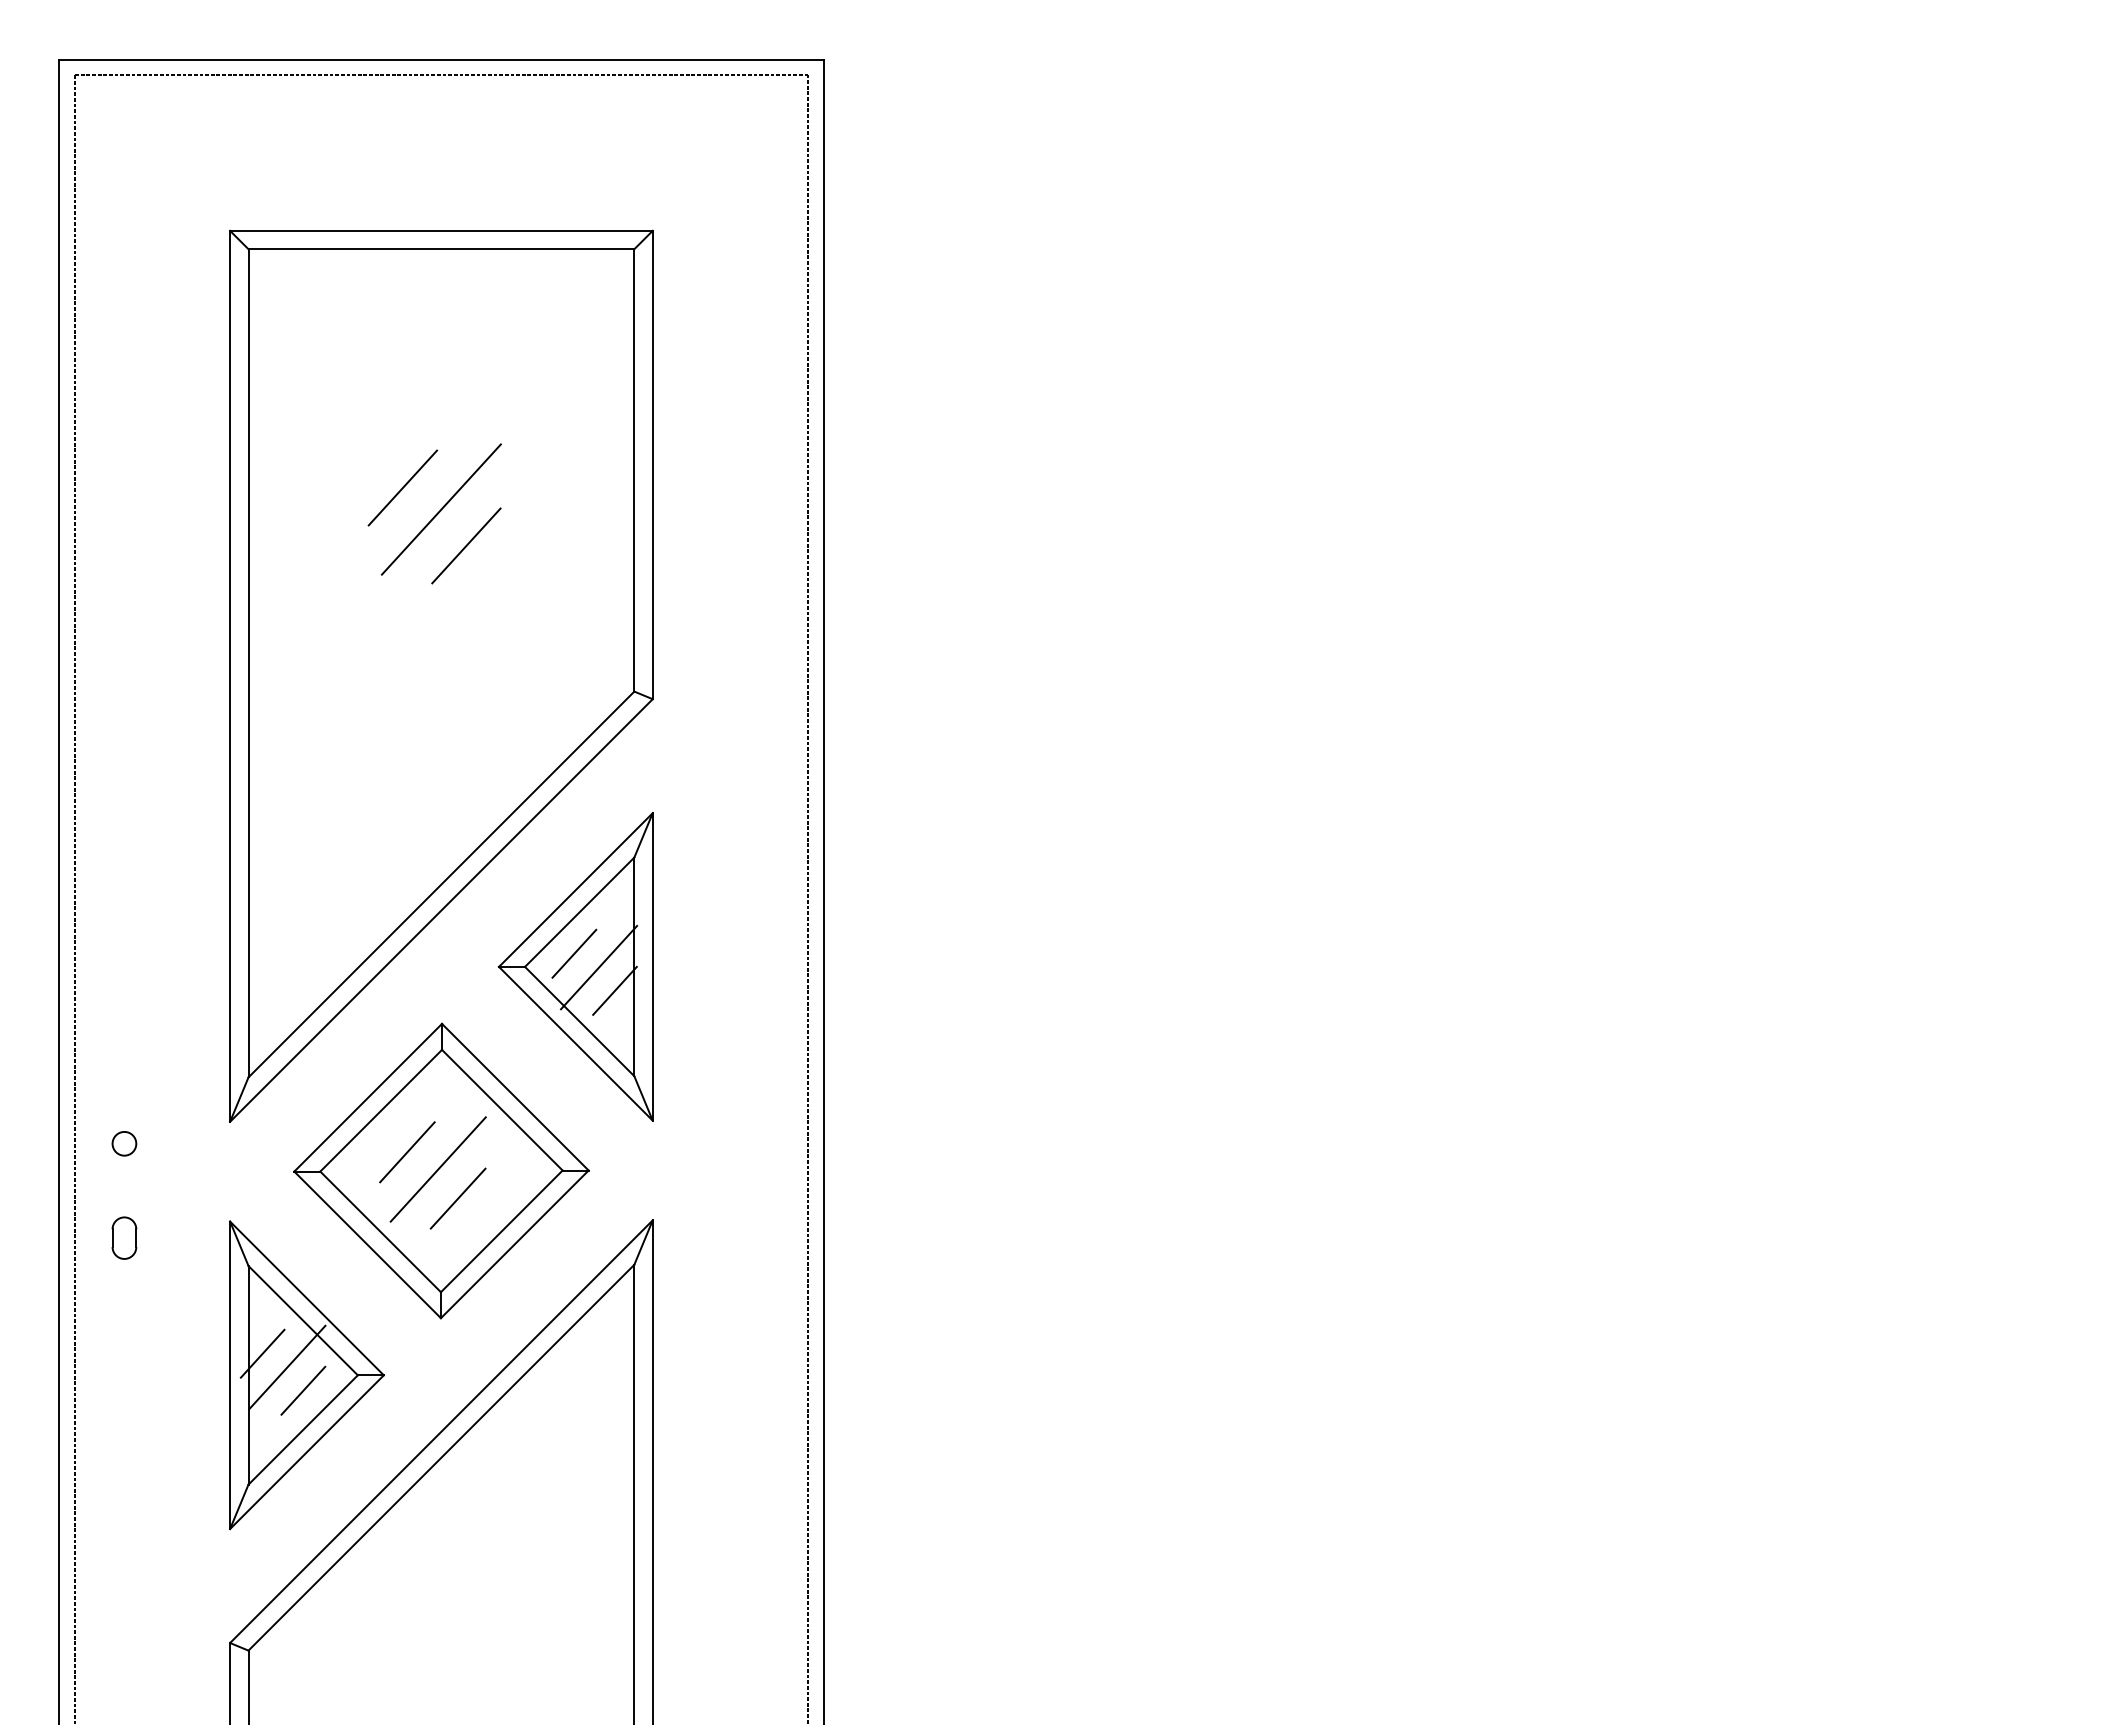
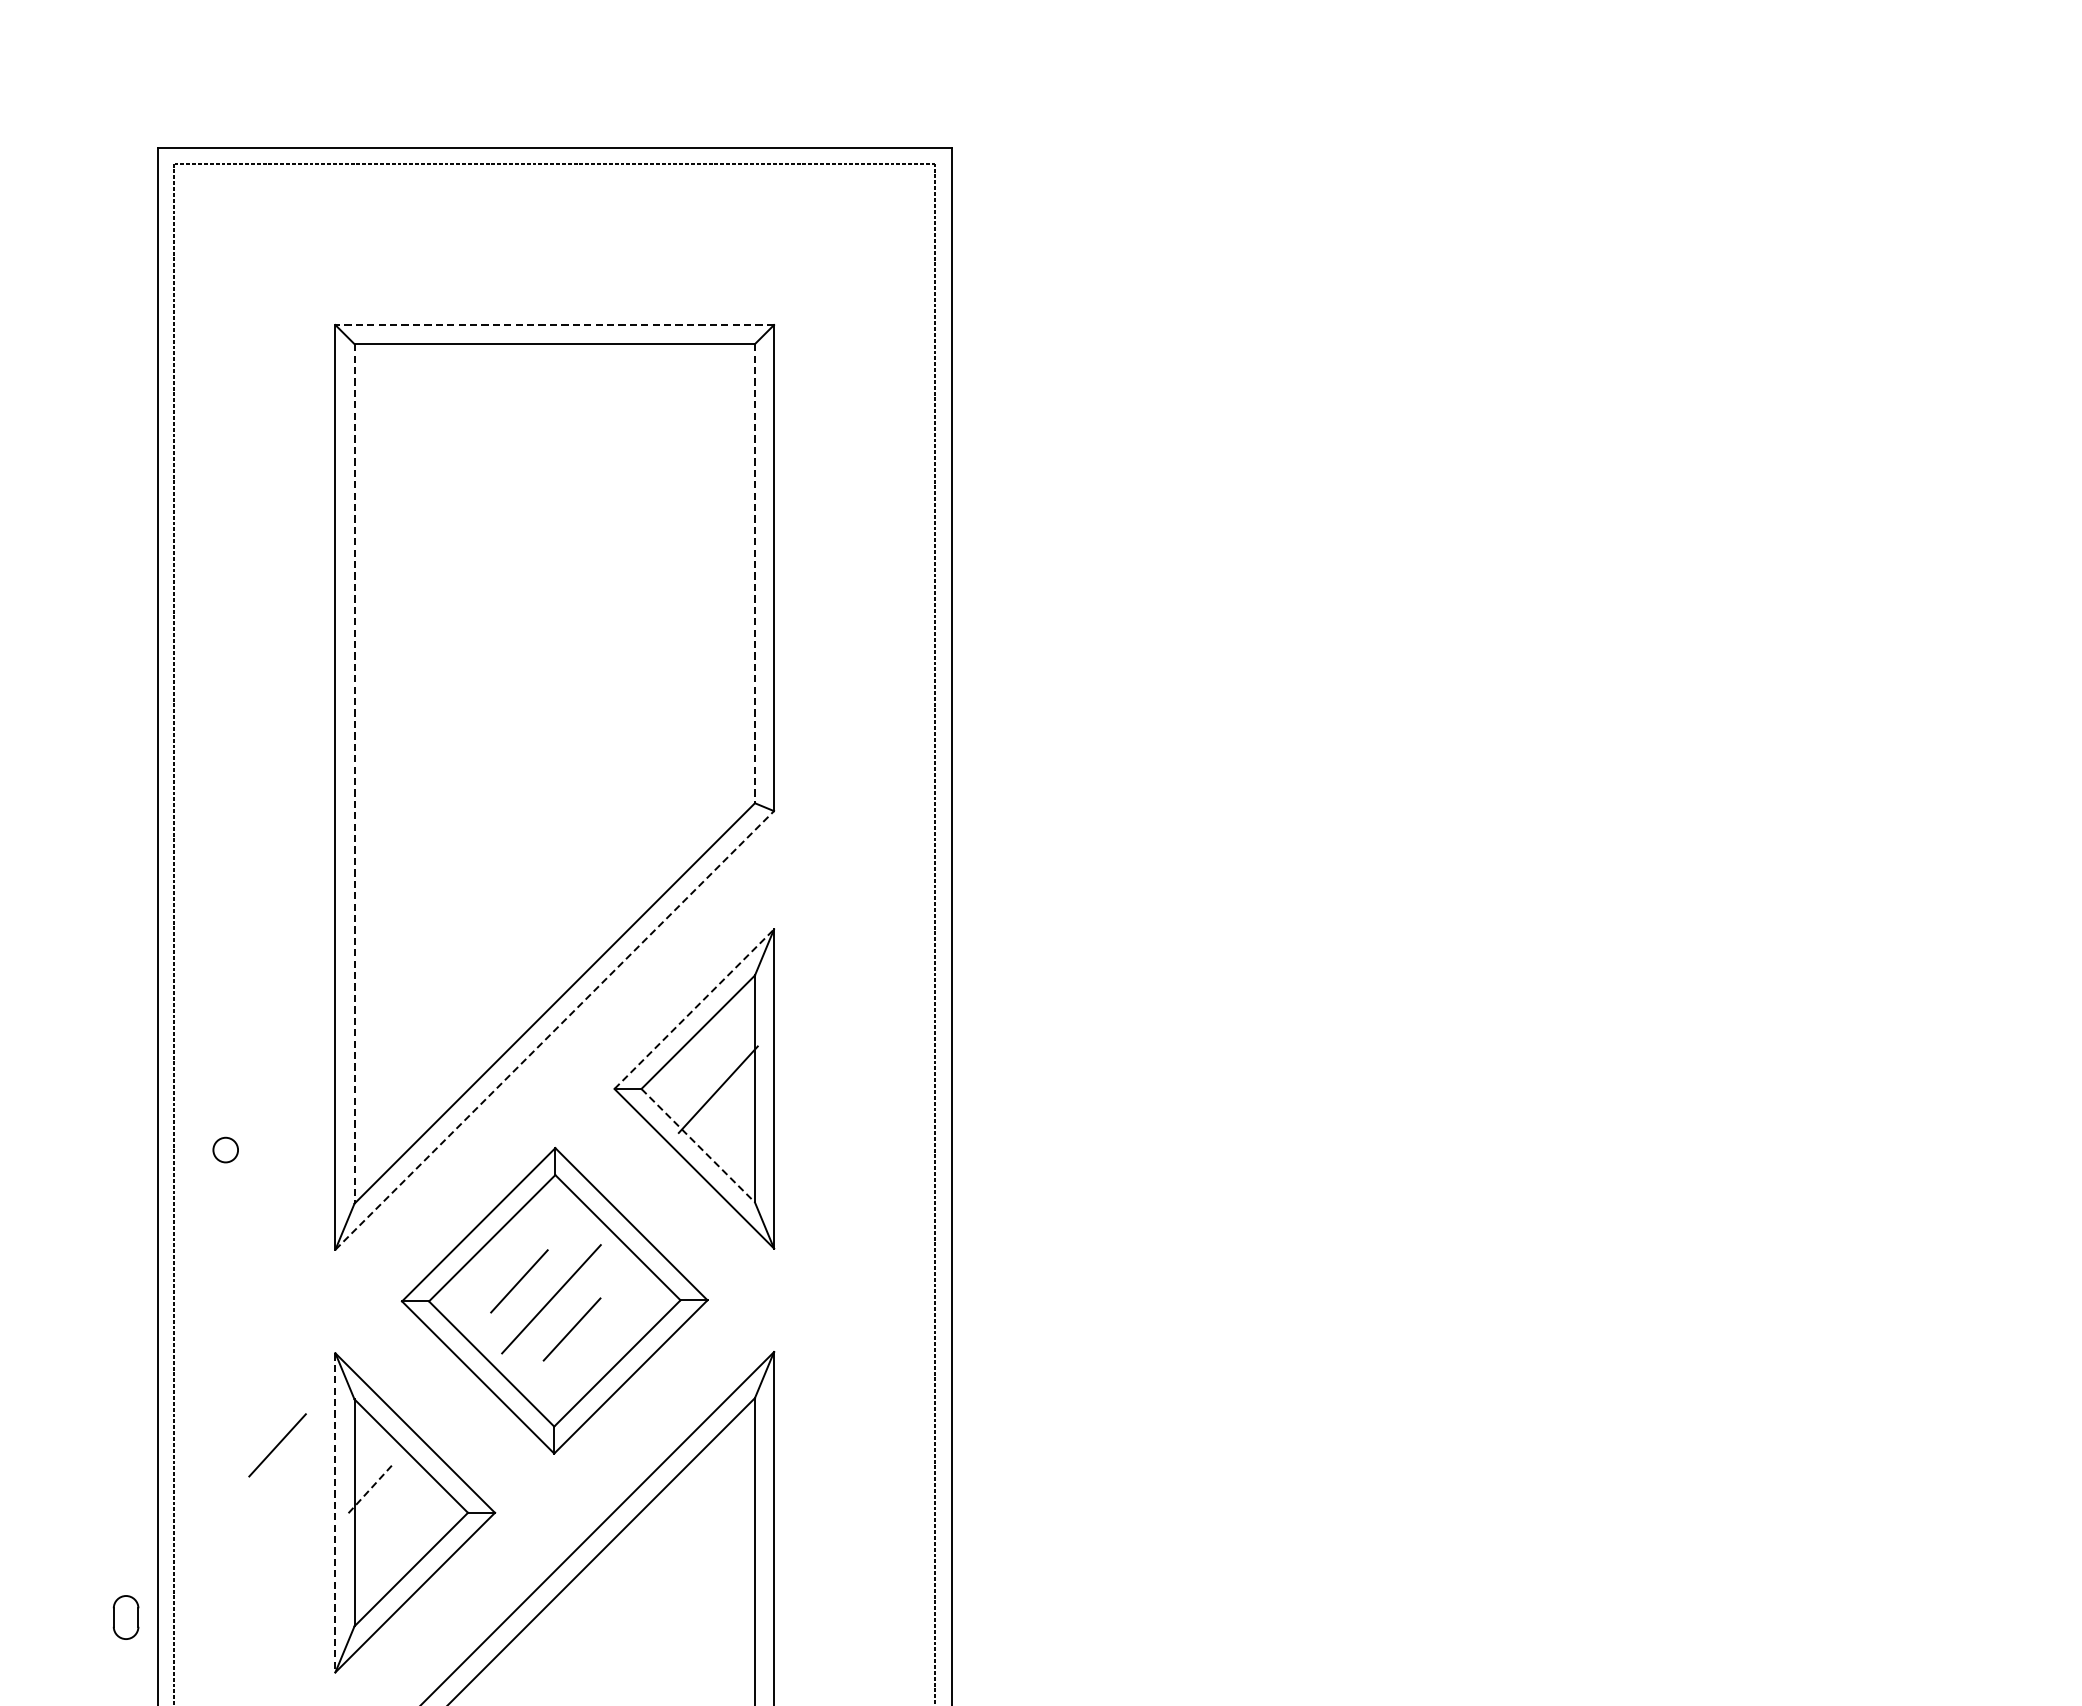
line: (440, 230) -> (553, 324), solid -> dashed
line: (634, 470) -> (755, 573), solid -> dashed
line: (402, 487) -> (514, 591), removed
line: (440, 509) -> (553, 614), removed
line: (466, 545) -> (580, 651), removed
line: (248, 663) -> (354, 774), solid -> dashed
line: (575, 890) -> (693, 1009), solid -> dashed
line: (441, 910) -> (554, 1030), solid -> dashed
line: (574, 953) -> (692, 1075), removed
line: (614, 990) -> (734, 1113), removed
line: (580, 1021) -> (699, 1145), solid -> dashed
circle: (124, 1143) -> (225, 1149), moved
part: (124, 1237) -> (126, 1616), moved
line: (174, 1310) -> (277, 1445), added
line: (262, 1354) -> (369, 1491), solid -> dashed
line: (287, 1367) -> (394, 1504), removed
line: (230, 1375) -> (335, 1513), solid -> dashed
line: (303, 1390) -> (411, 1528), removed

